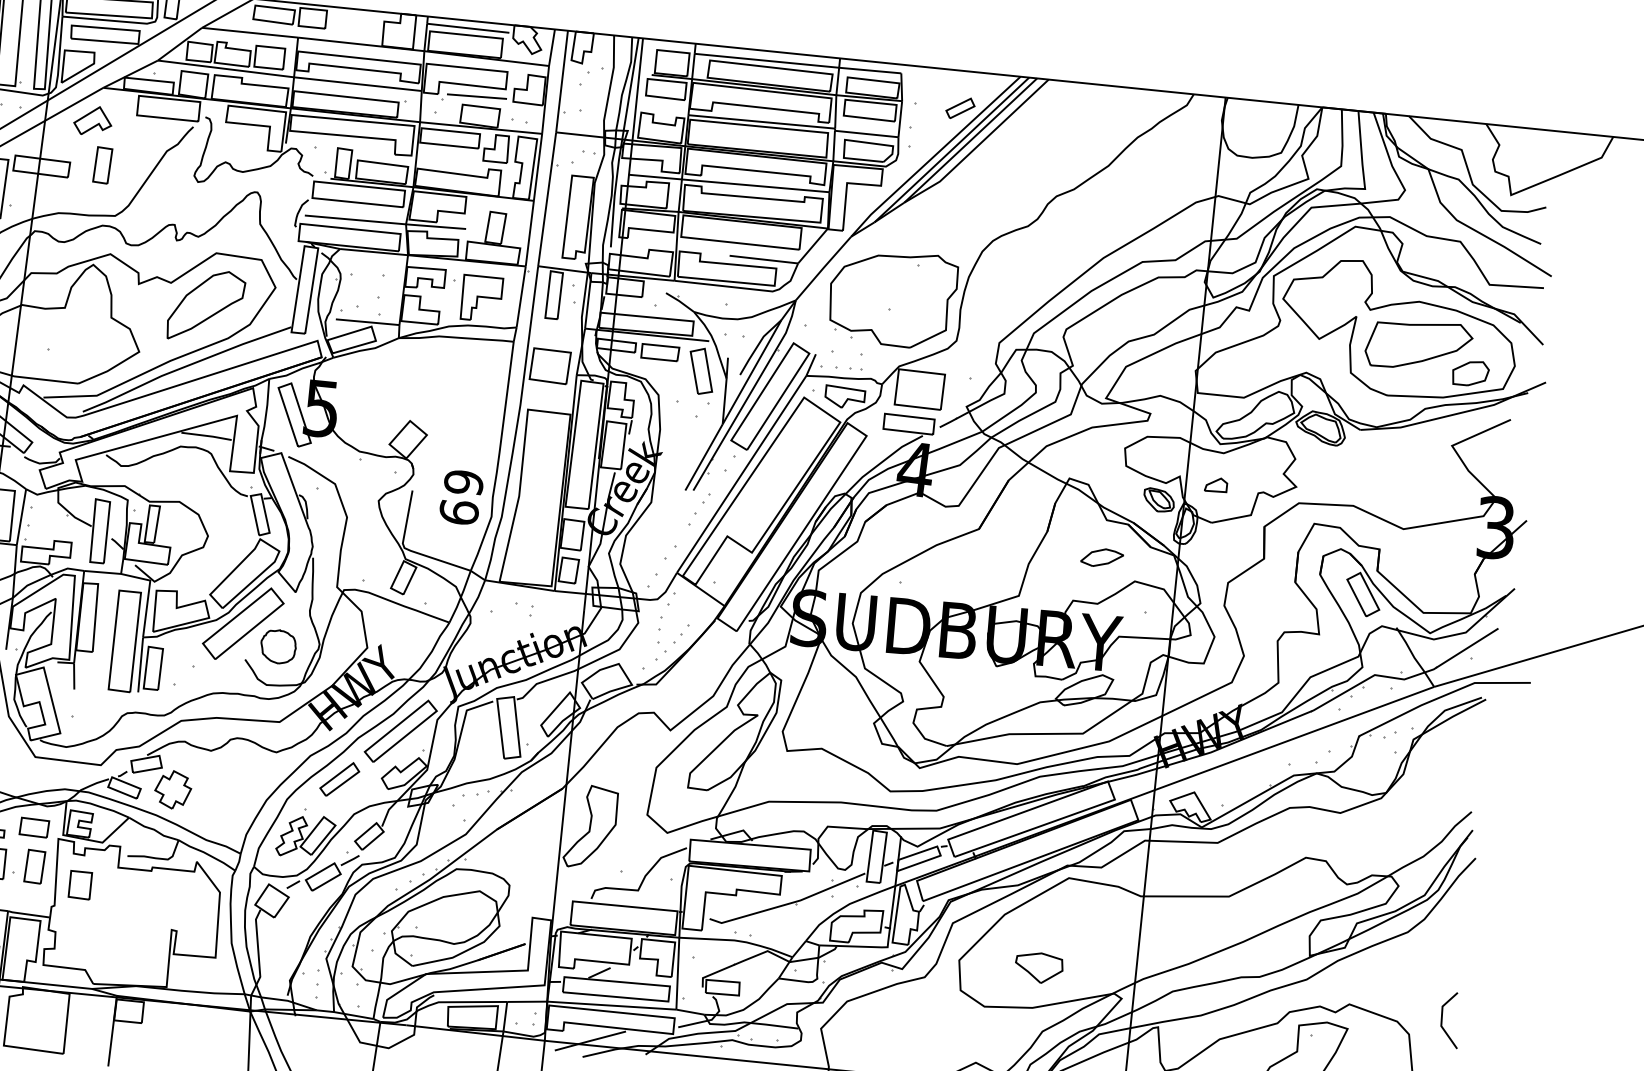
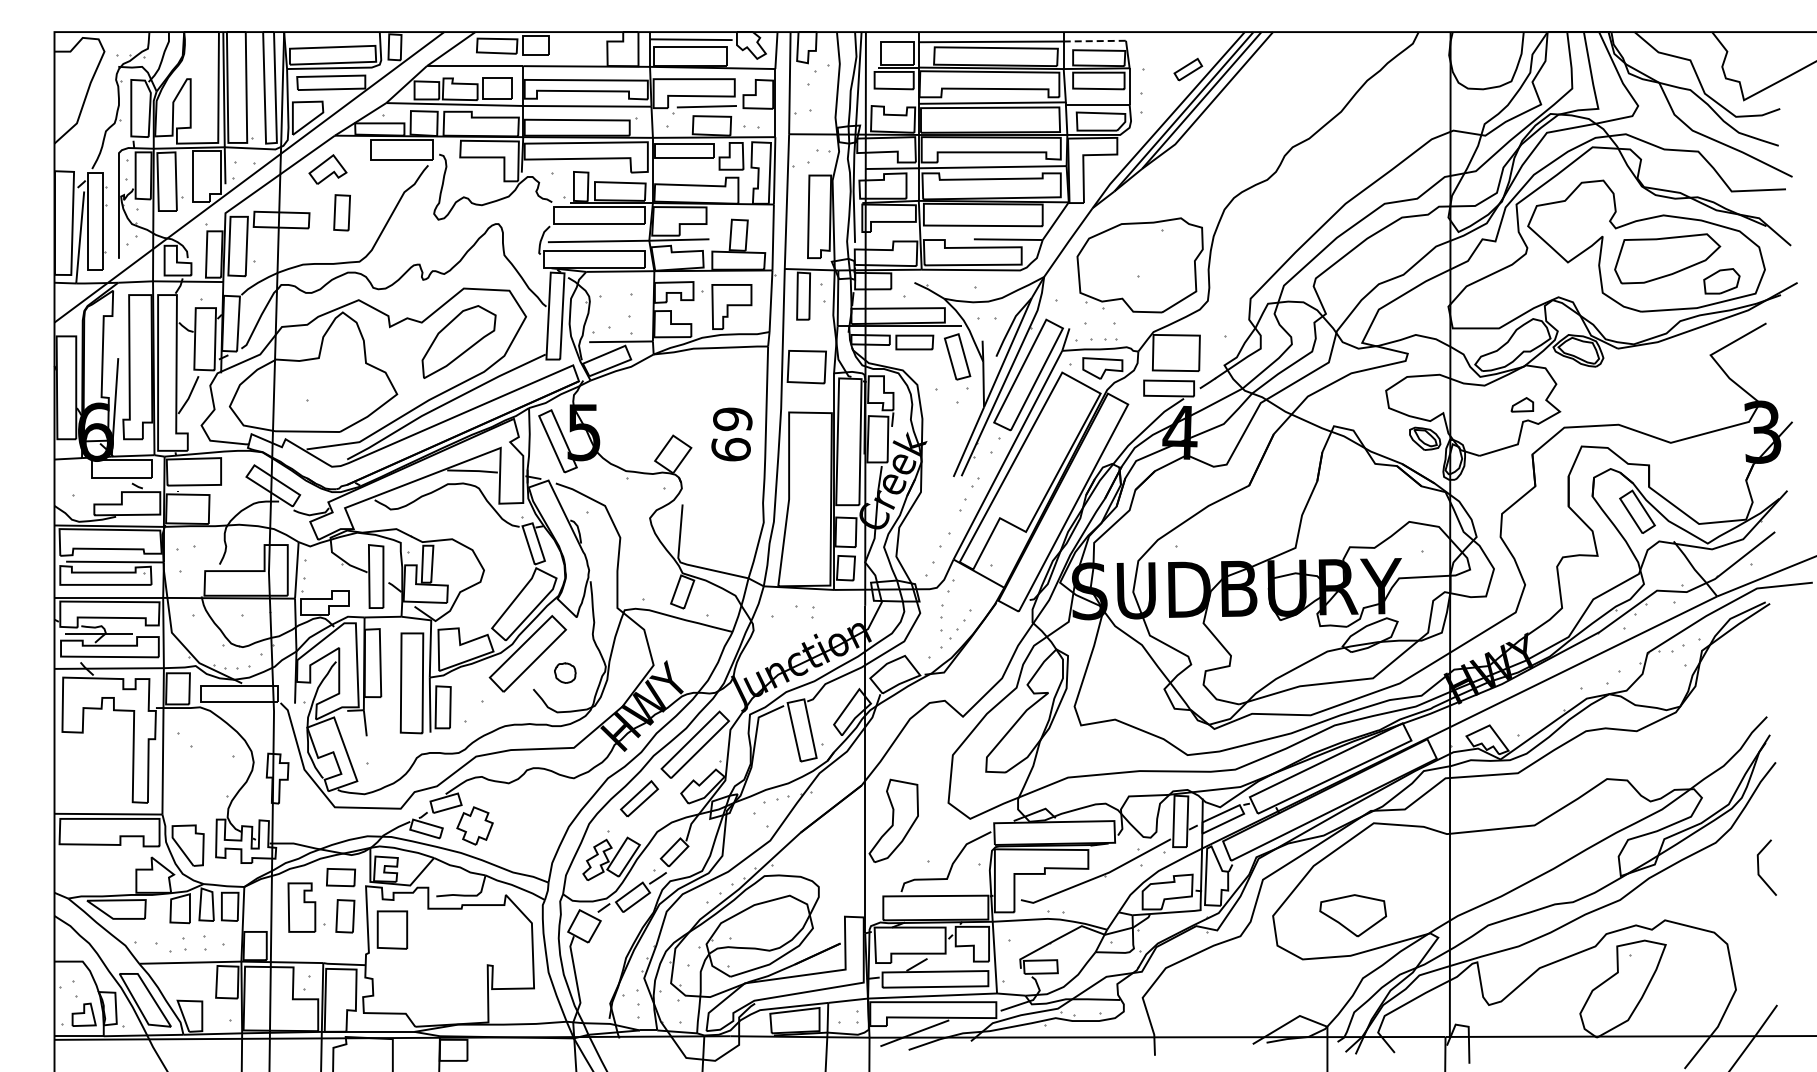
line: (870, 70) -> (1095, 41), solid -> dashed
part: (1216, 484) -> (1522, 404), moved
text: (461, 497) -> (731, 434), moved
part: (1102, 557) -> (1374, 501), removed
part: (278, 646) -> (565, 672), size x0.6
part: (80, 884) -> (392, 929), size x1.4
part: (1038, 966) -> (1352, 914), size x1.4
line: (1443, 1019) -> (1759, 867), moved

